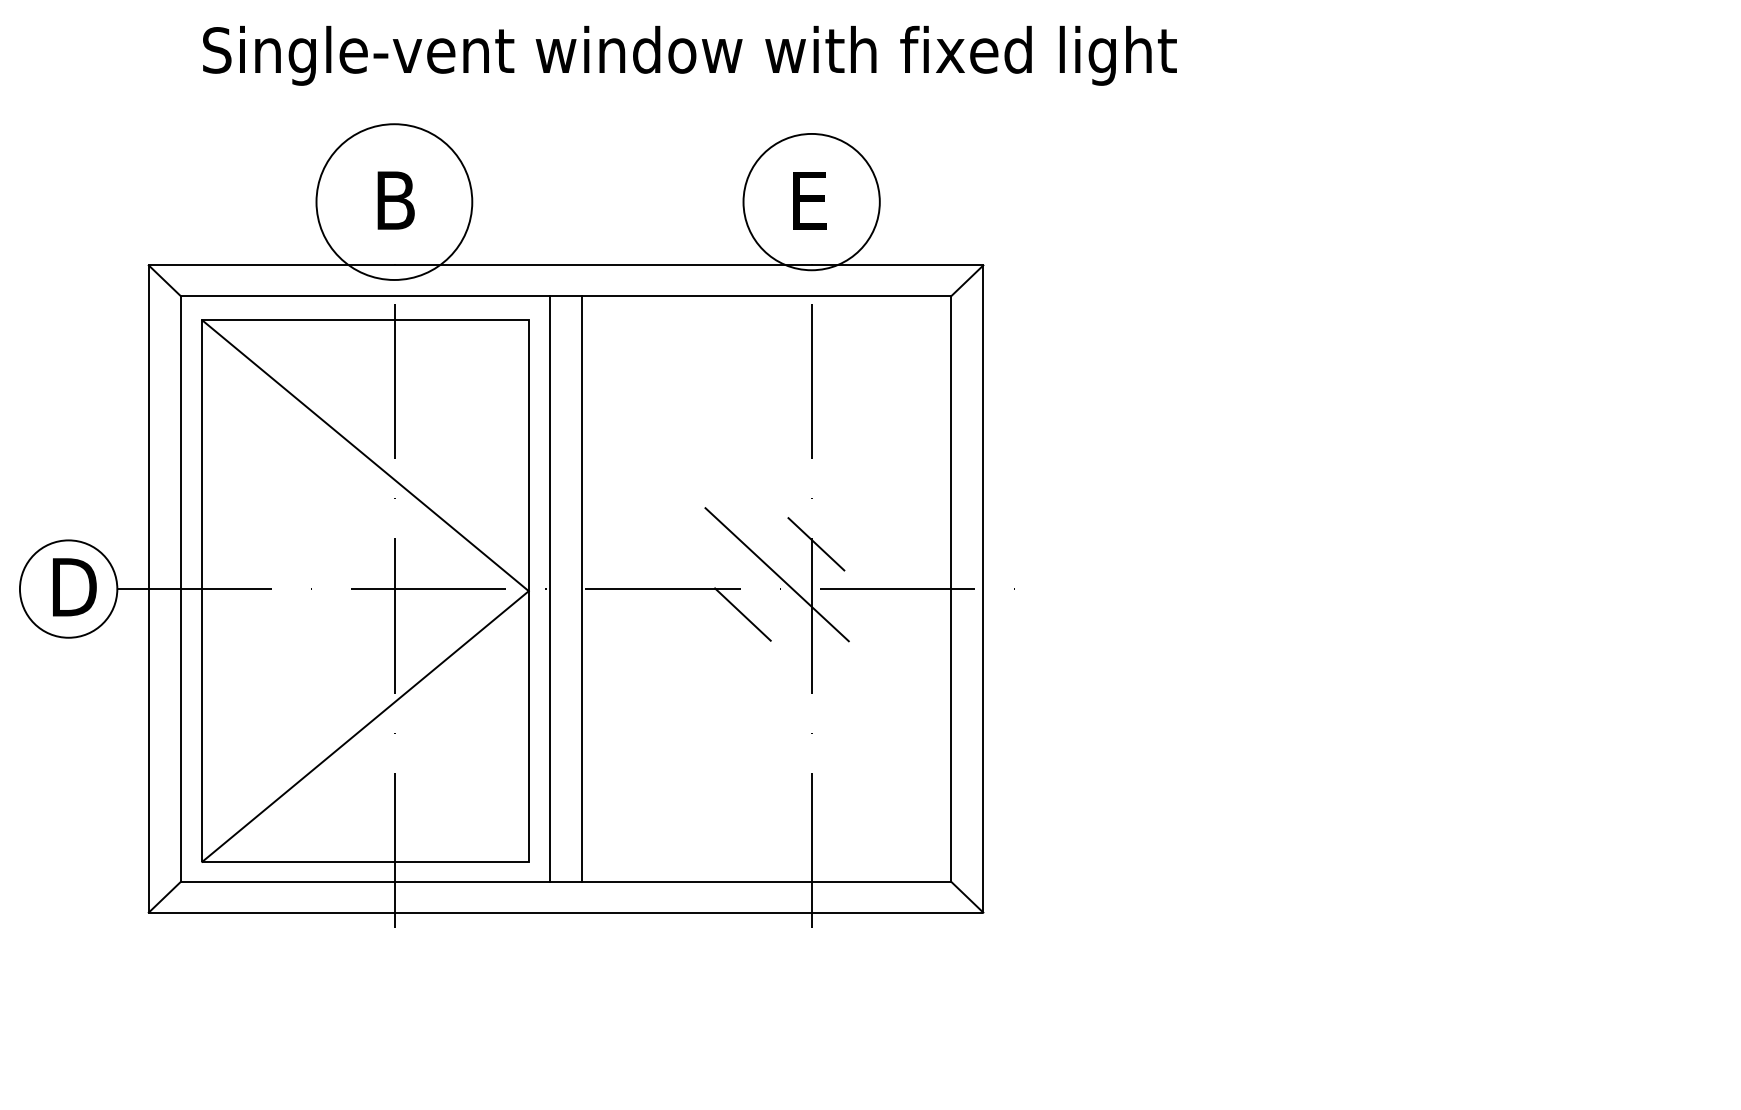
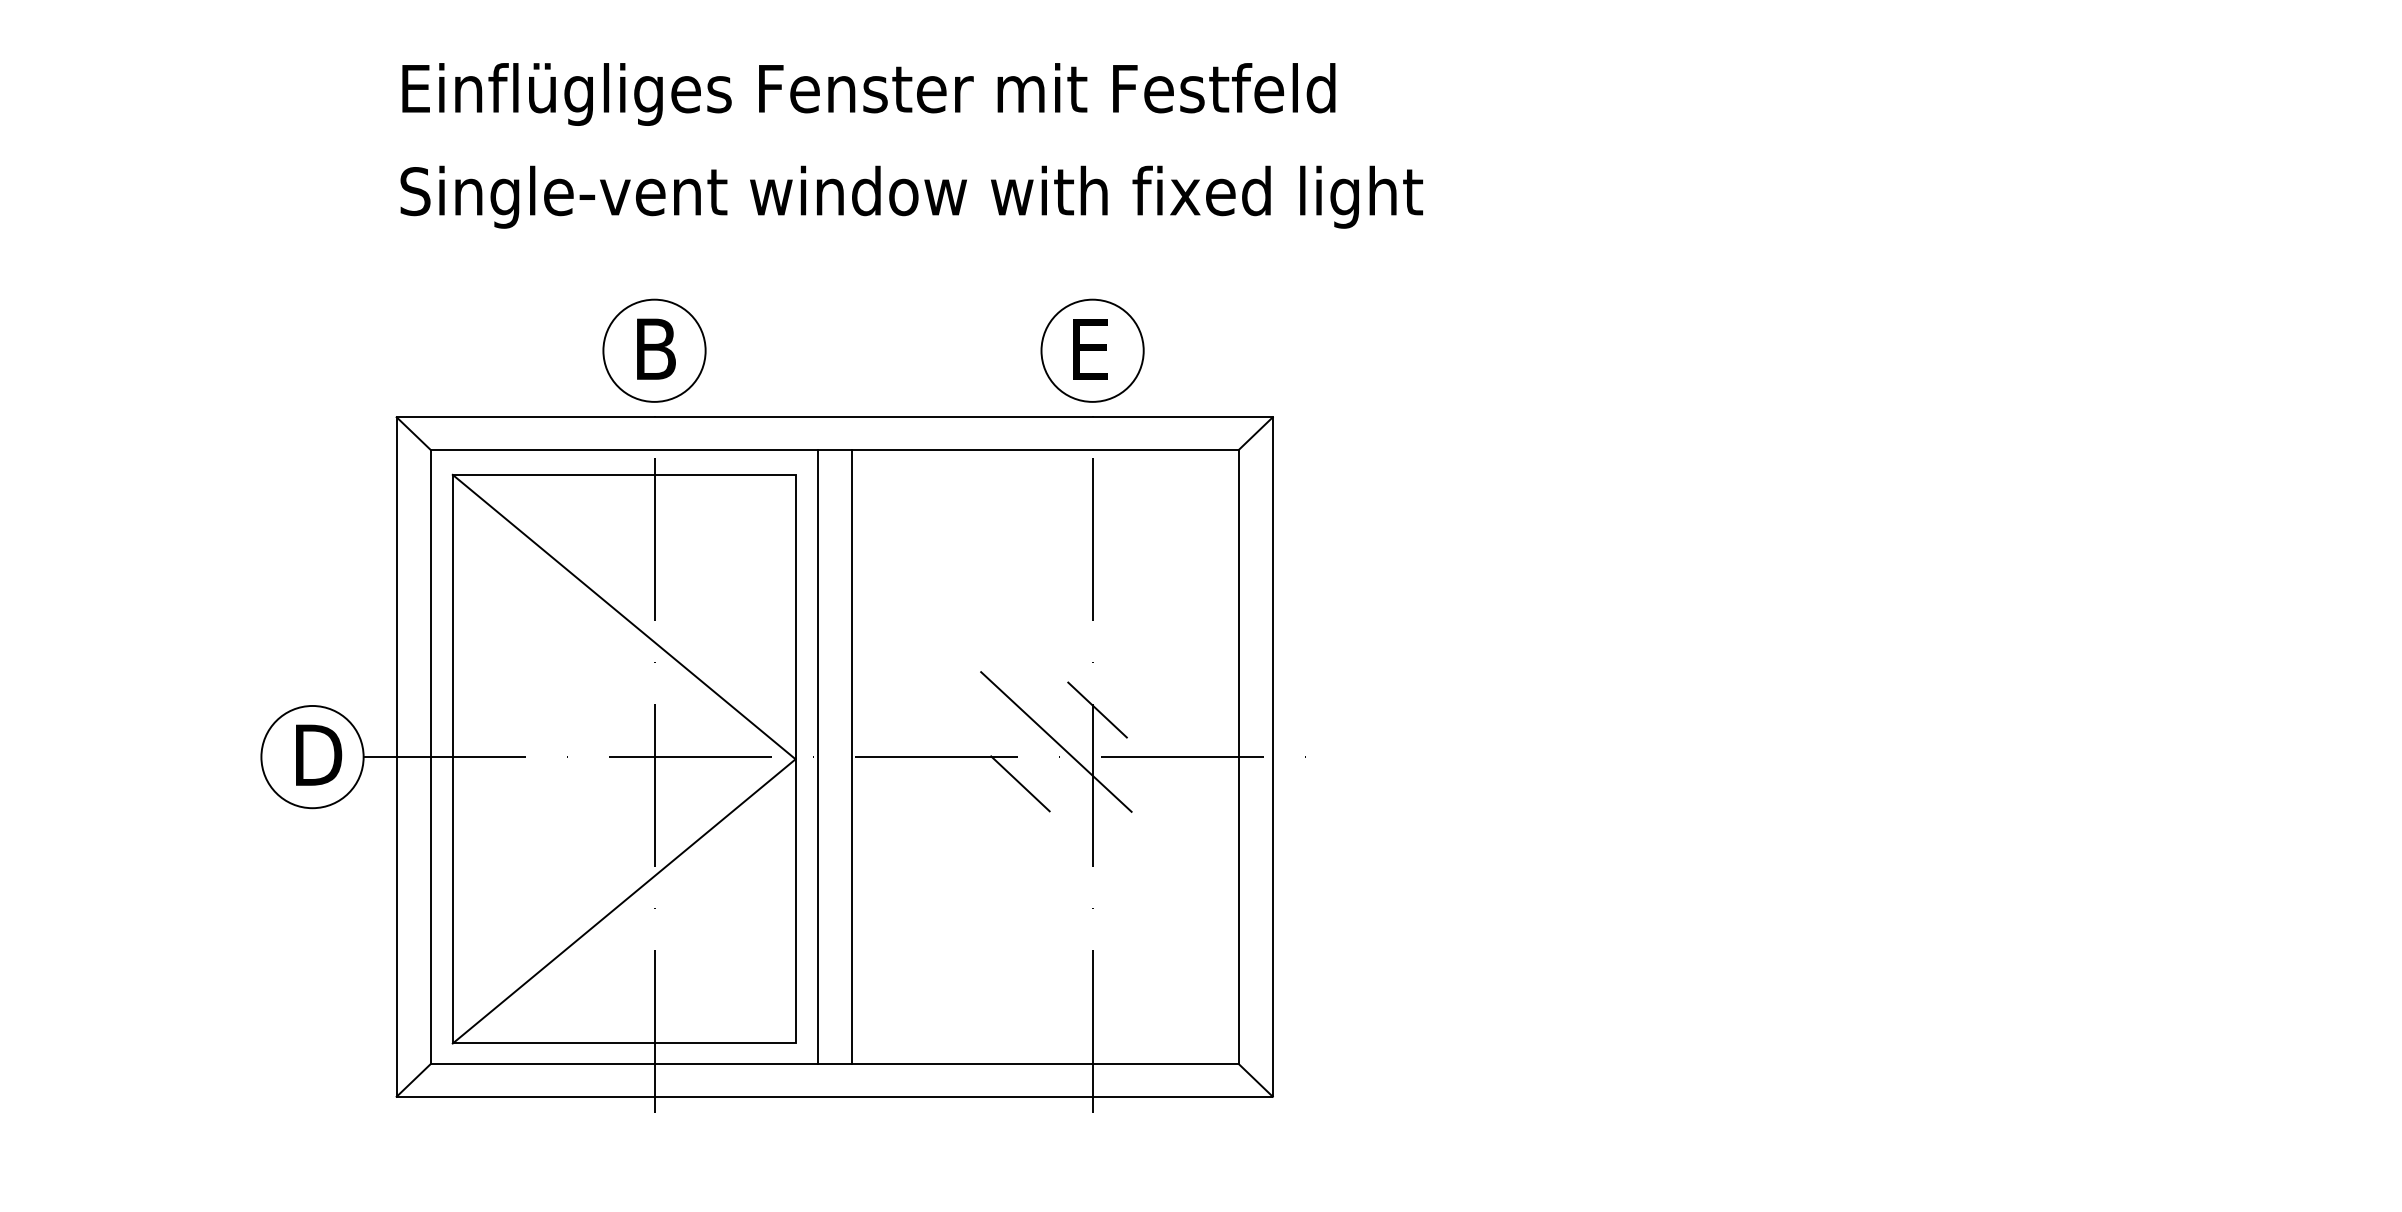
text: (689, 55) -> (911, 196), moved
circle: (394, 201) -> (654, 350), size x0.62
circle: (811, 201) -> (1092, 350), size x0.71

